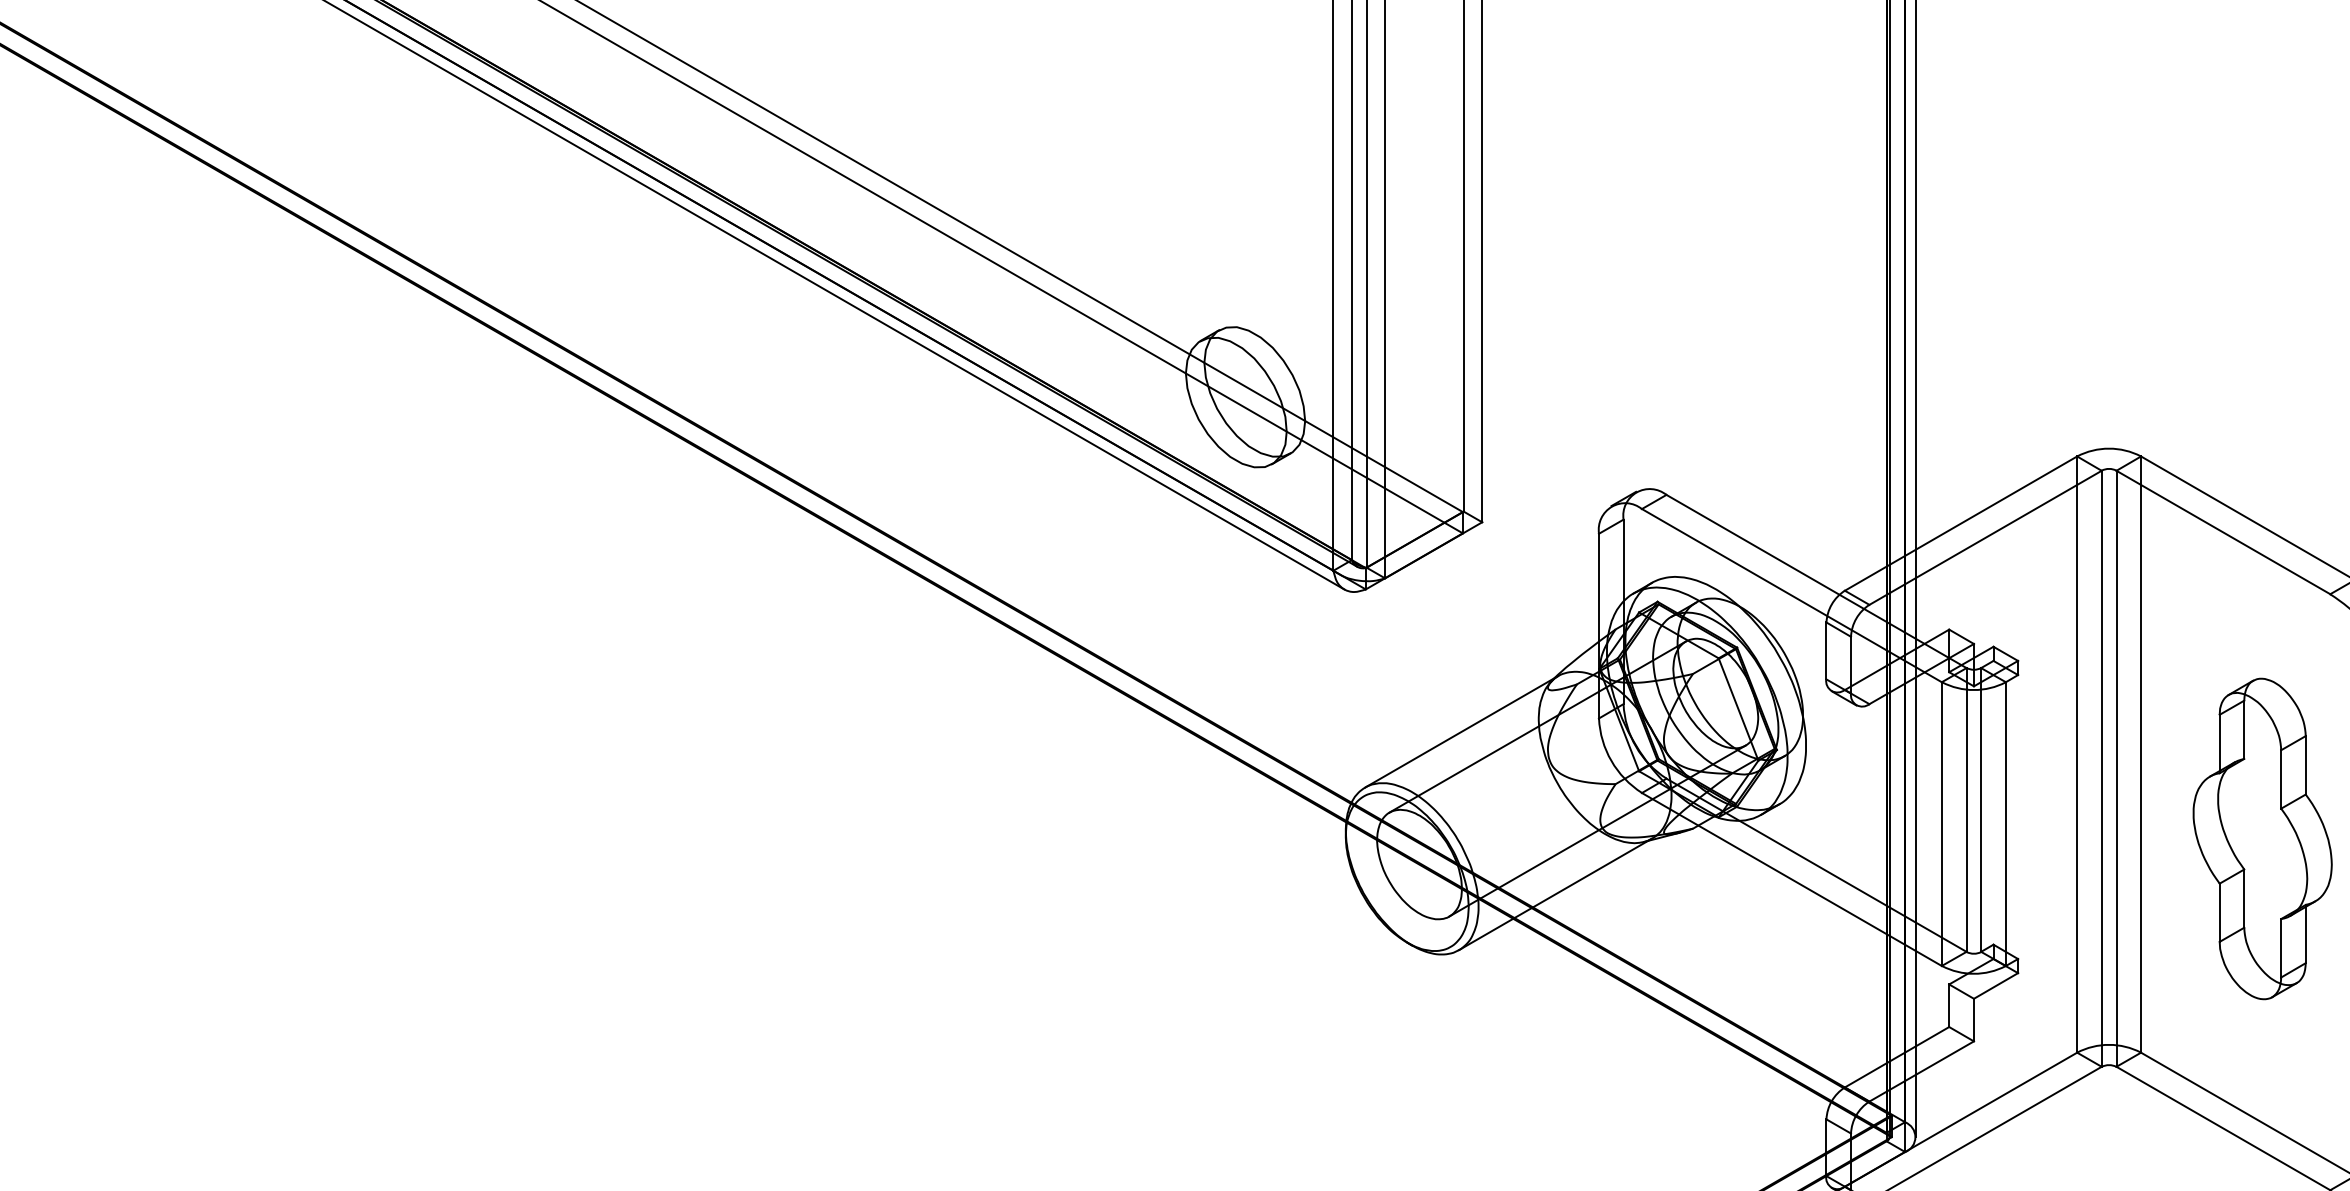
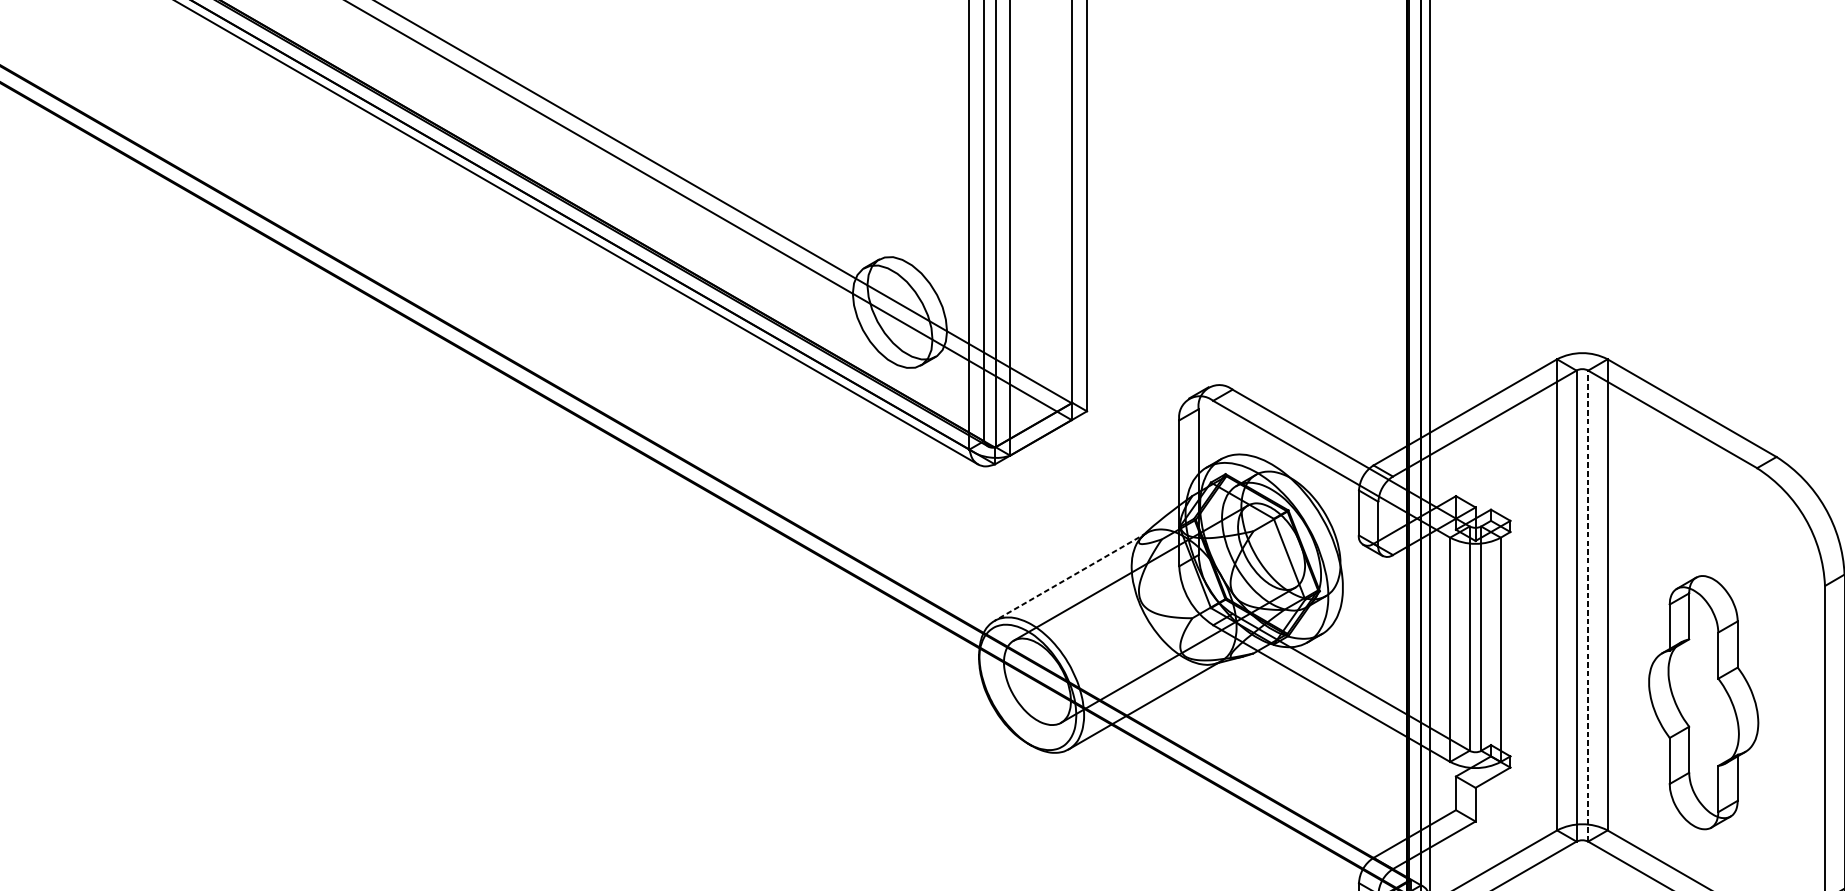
line: (1461, 732) -> (1070, 577), solid -> dashed
line: (2116, 768) -> (1588, 605), solid -> dashed
part: (2262, 838) -> (1703, 702), moved

